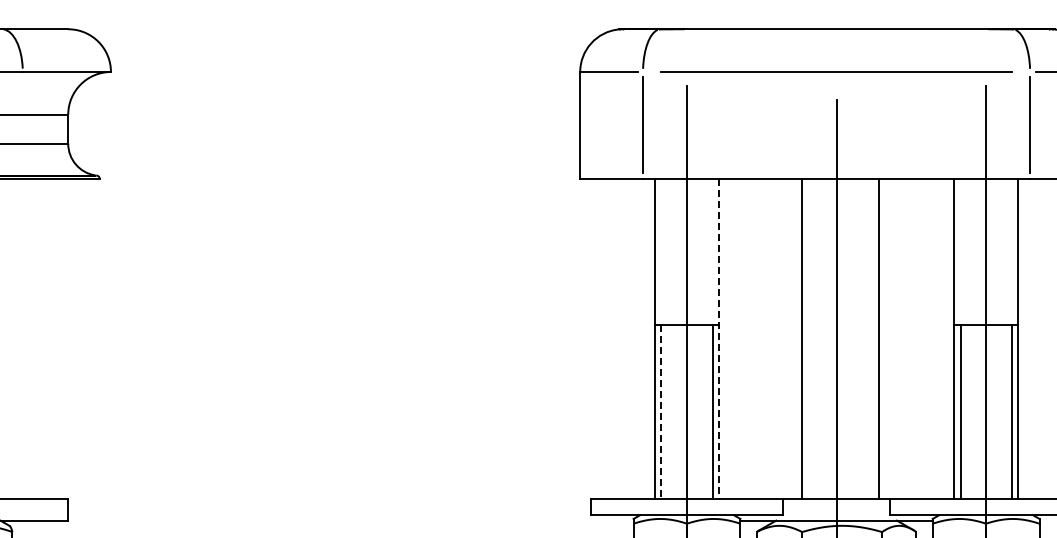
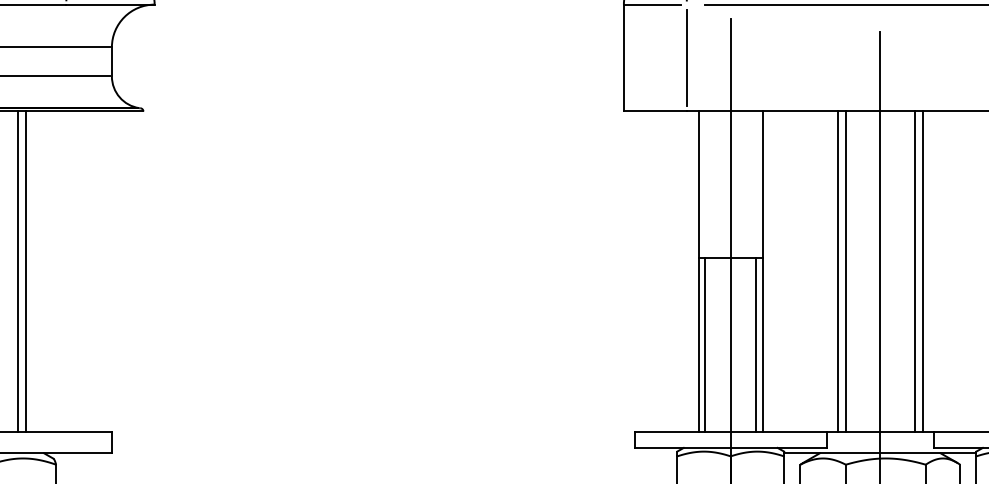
line: (793, 338) -> (837, 271), added
line: (871, 338) -> (915, 271), added
line: (719, 339) -> (763, 272), dashed -> solid
line: (661, 412) -> (705, 345), dashed -> solid

